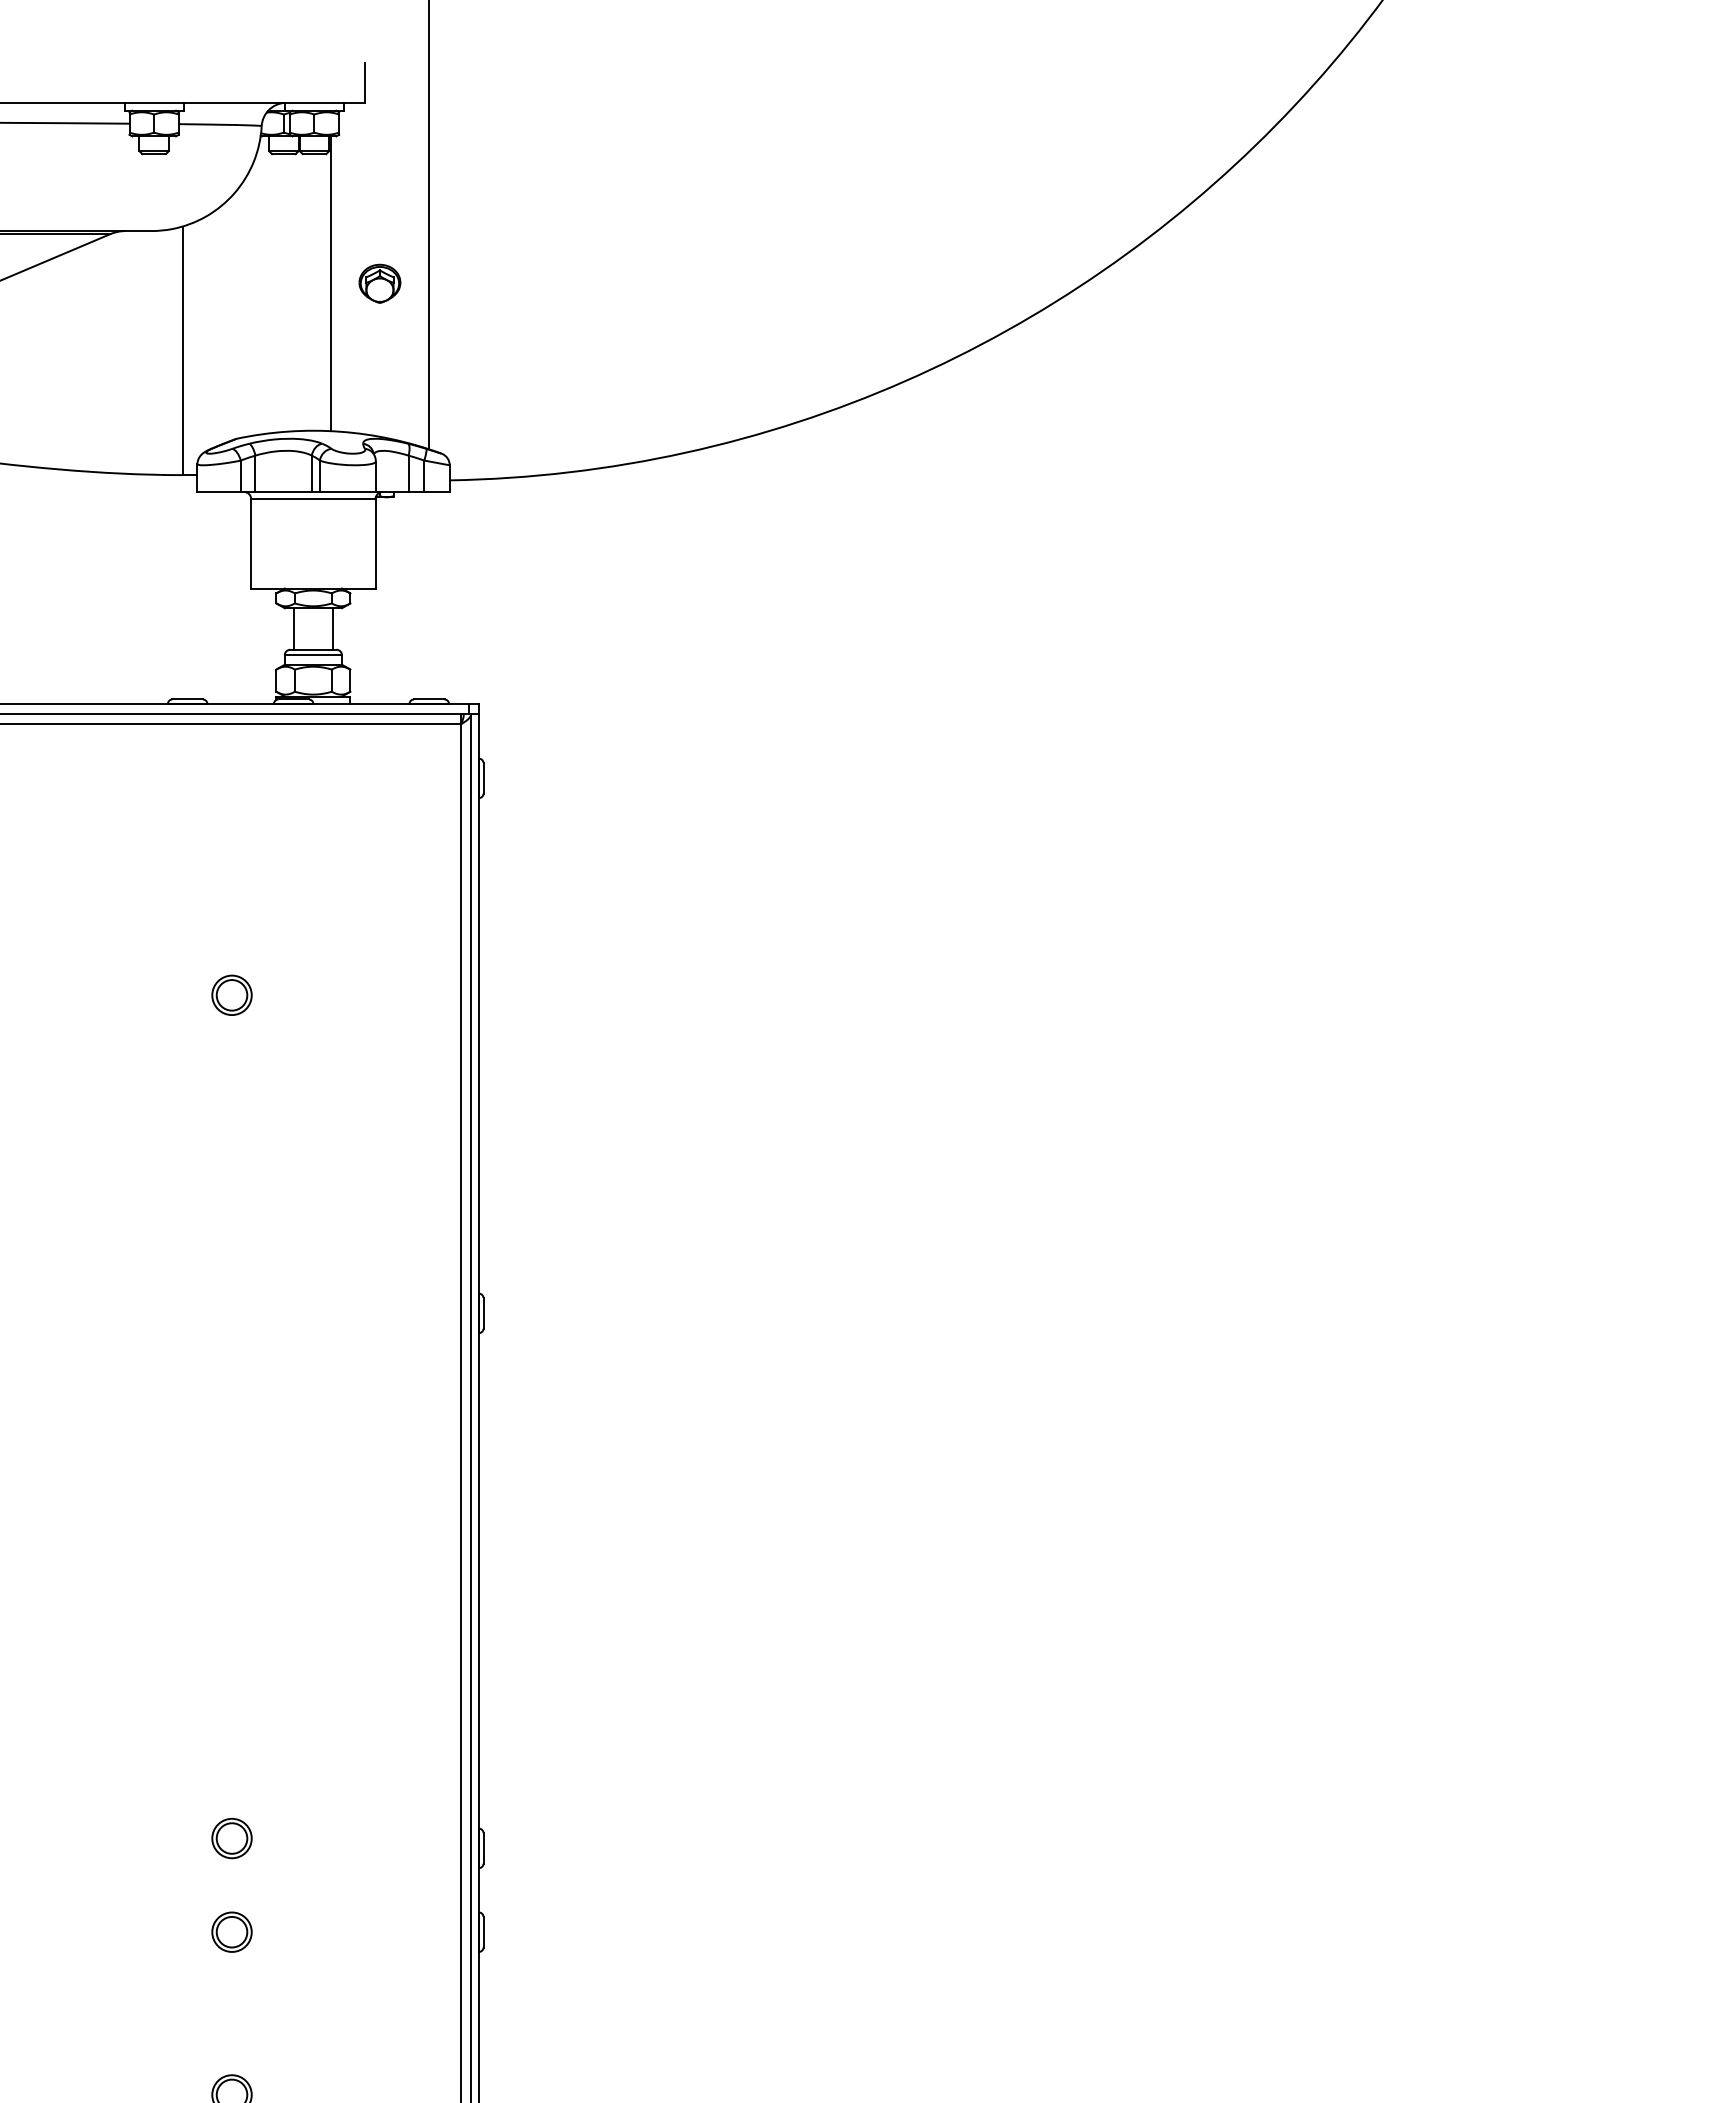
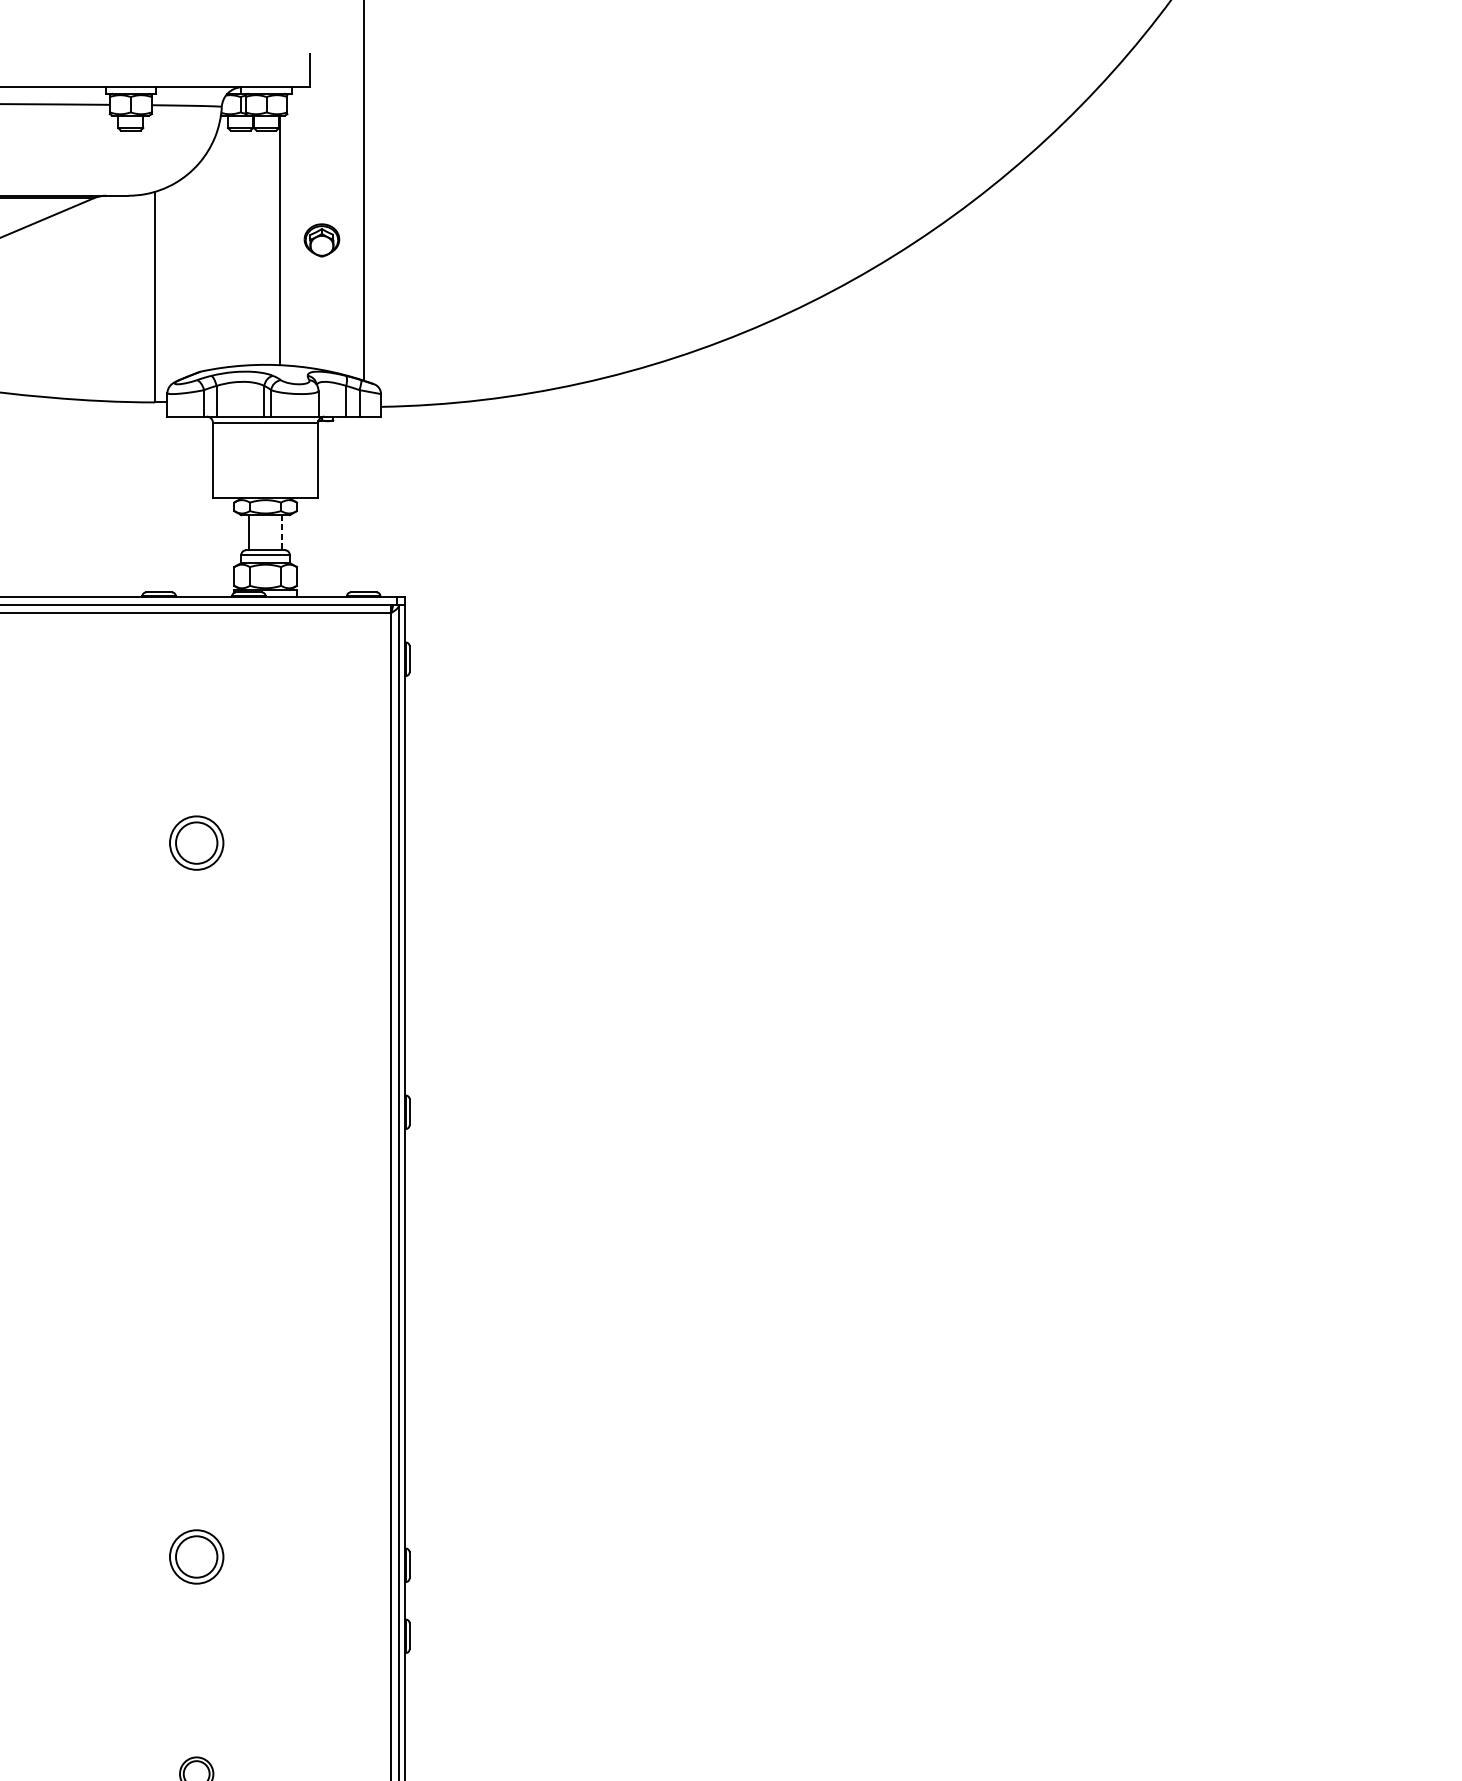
line: (333, 628) -> (282, 532), solid -> dashed
part: (231, 994) -> (196, 842), size x1.6
part: (231, 1838) -> (196, 1556), size x1.6
part: (231, 1931) -> (196, 1635), removed

